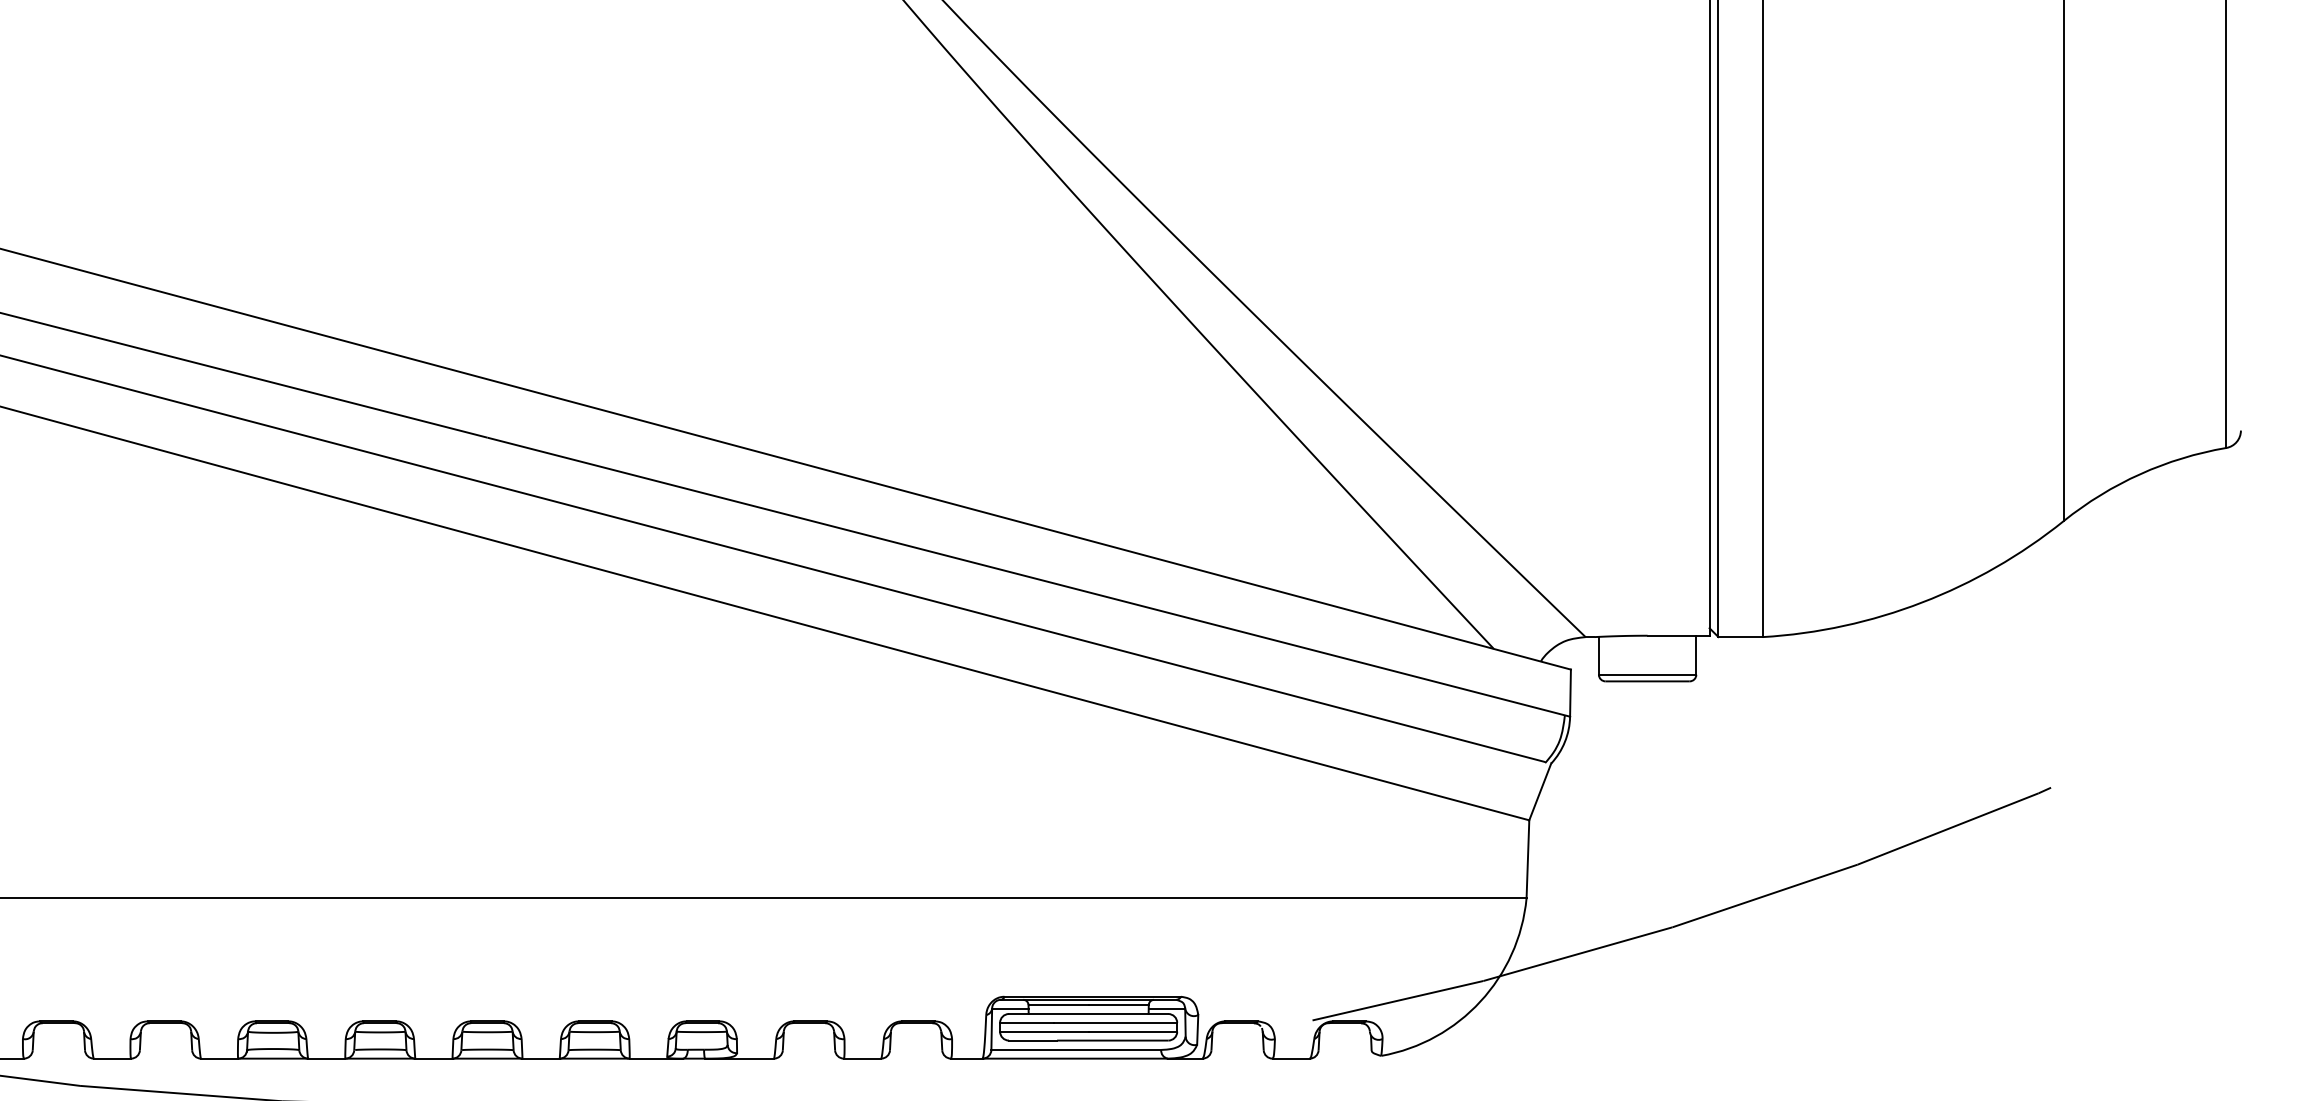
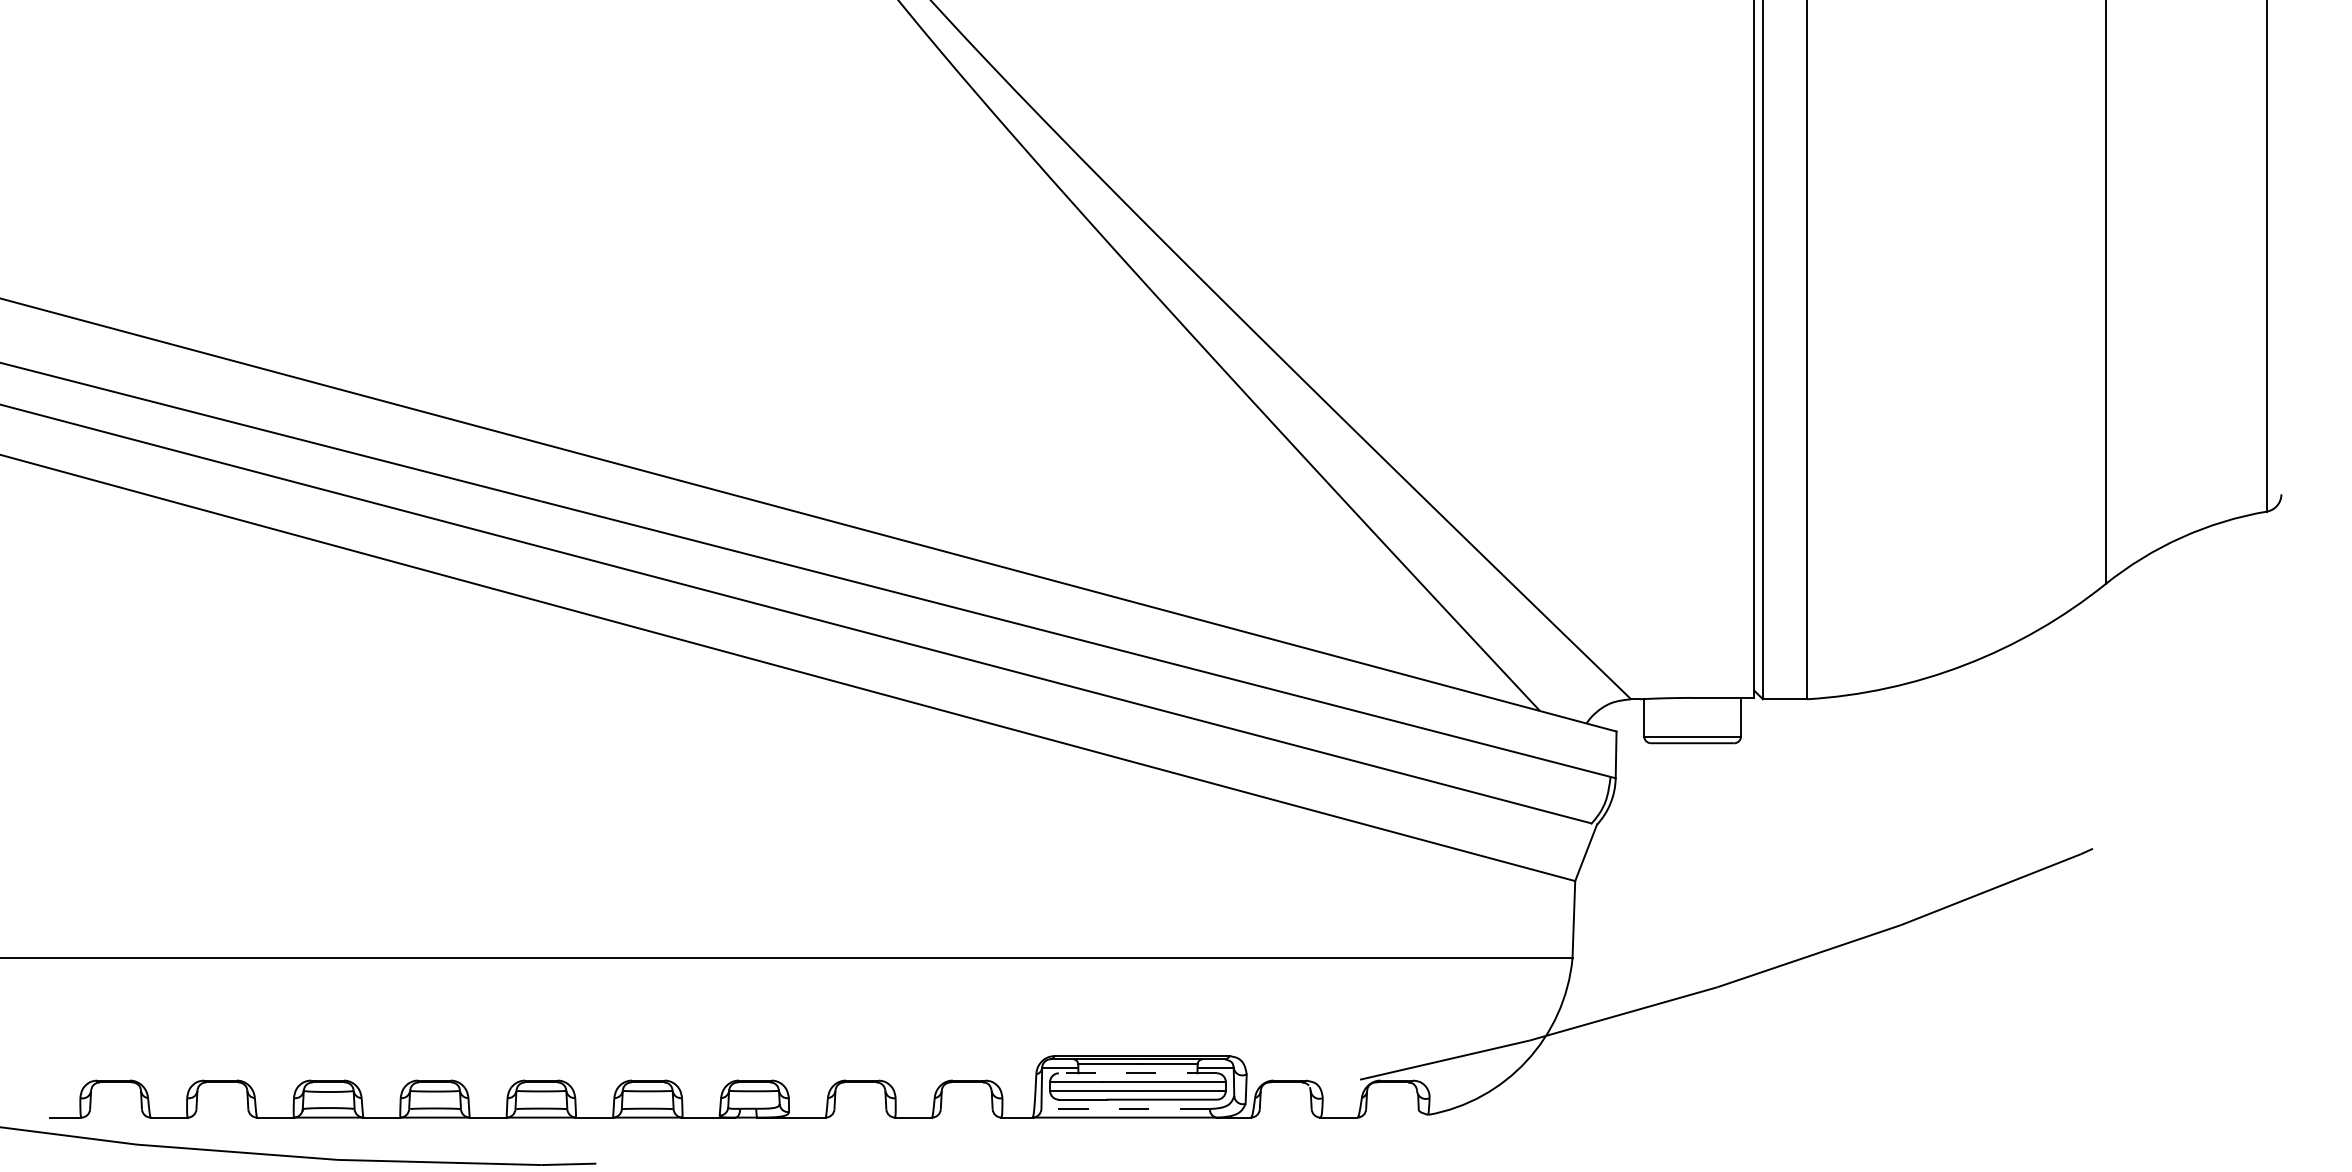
line: (1088, 1014) -> (1137, 1073), solid -> dashed
line: (1076, 1049) -> (1125, 1108), solid -> dashed

